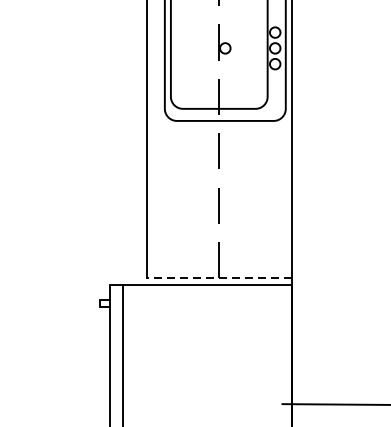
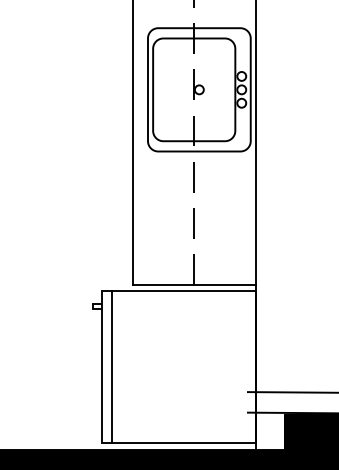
line: (219, 278) -> (194, 285), dashed -> solid

